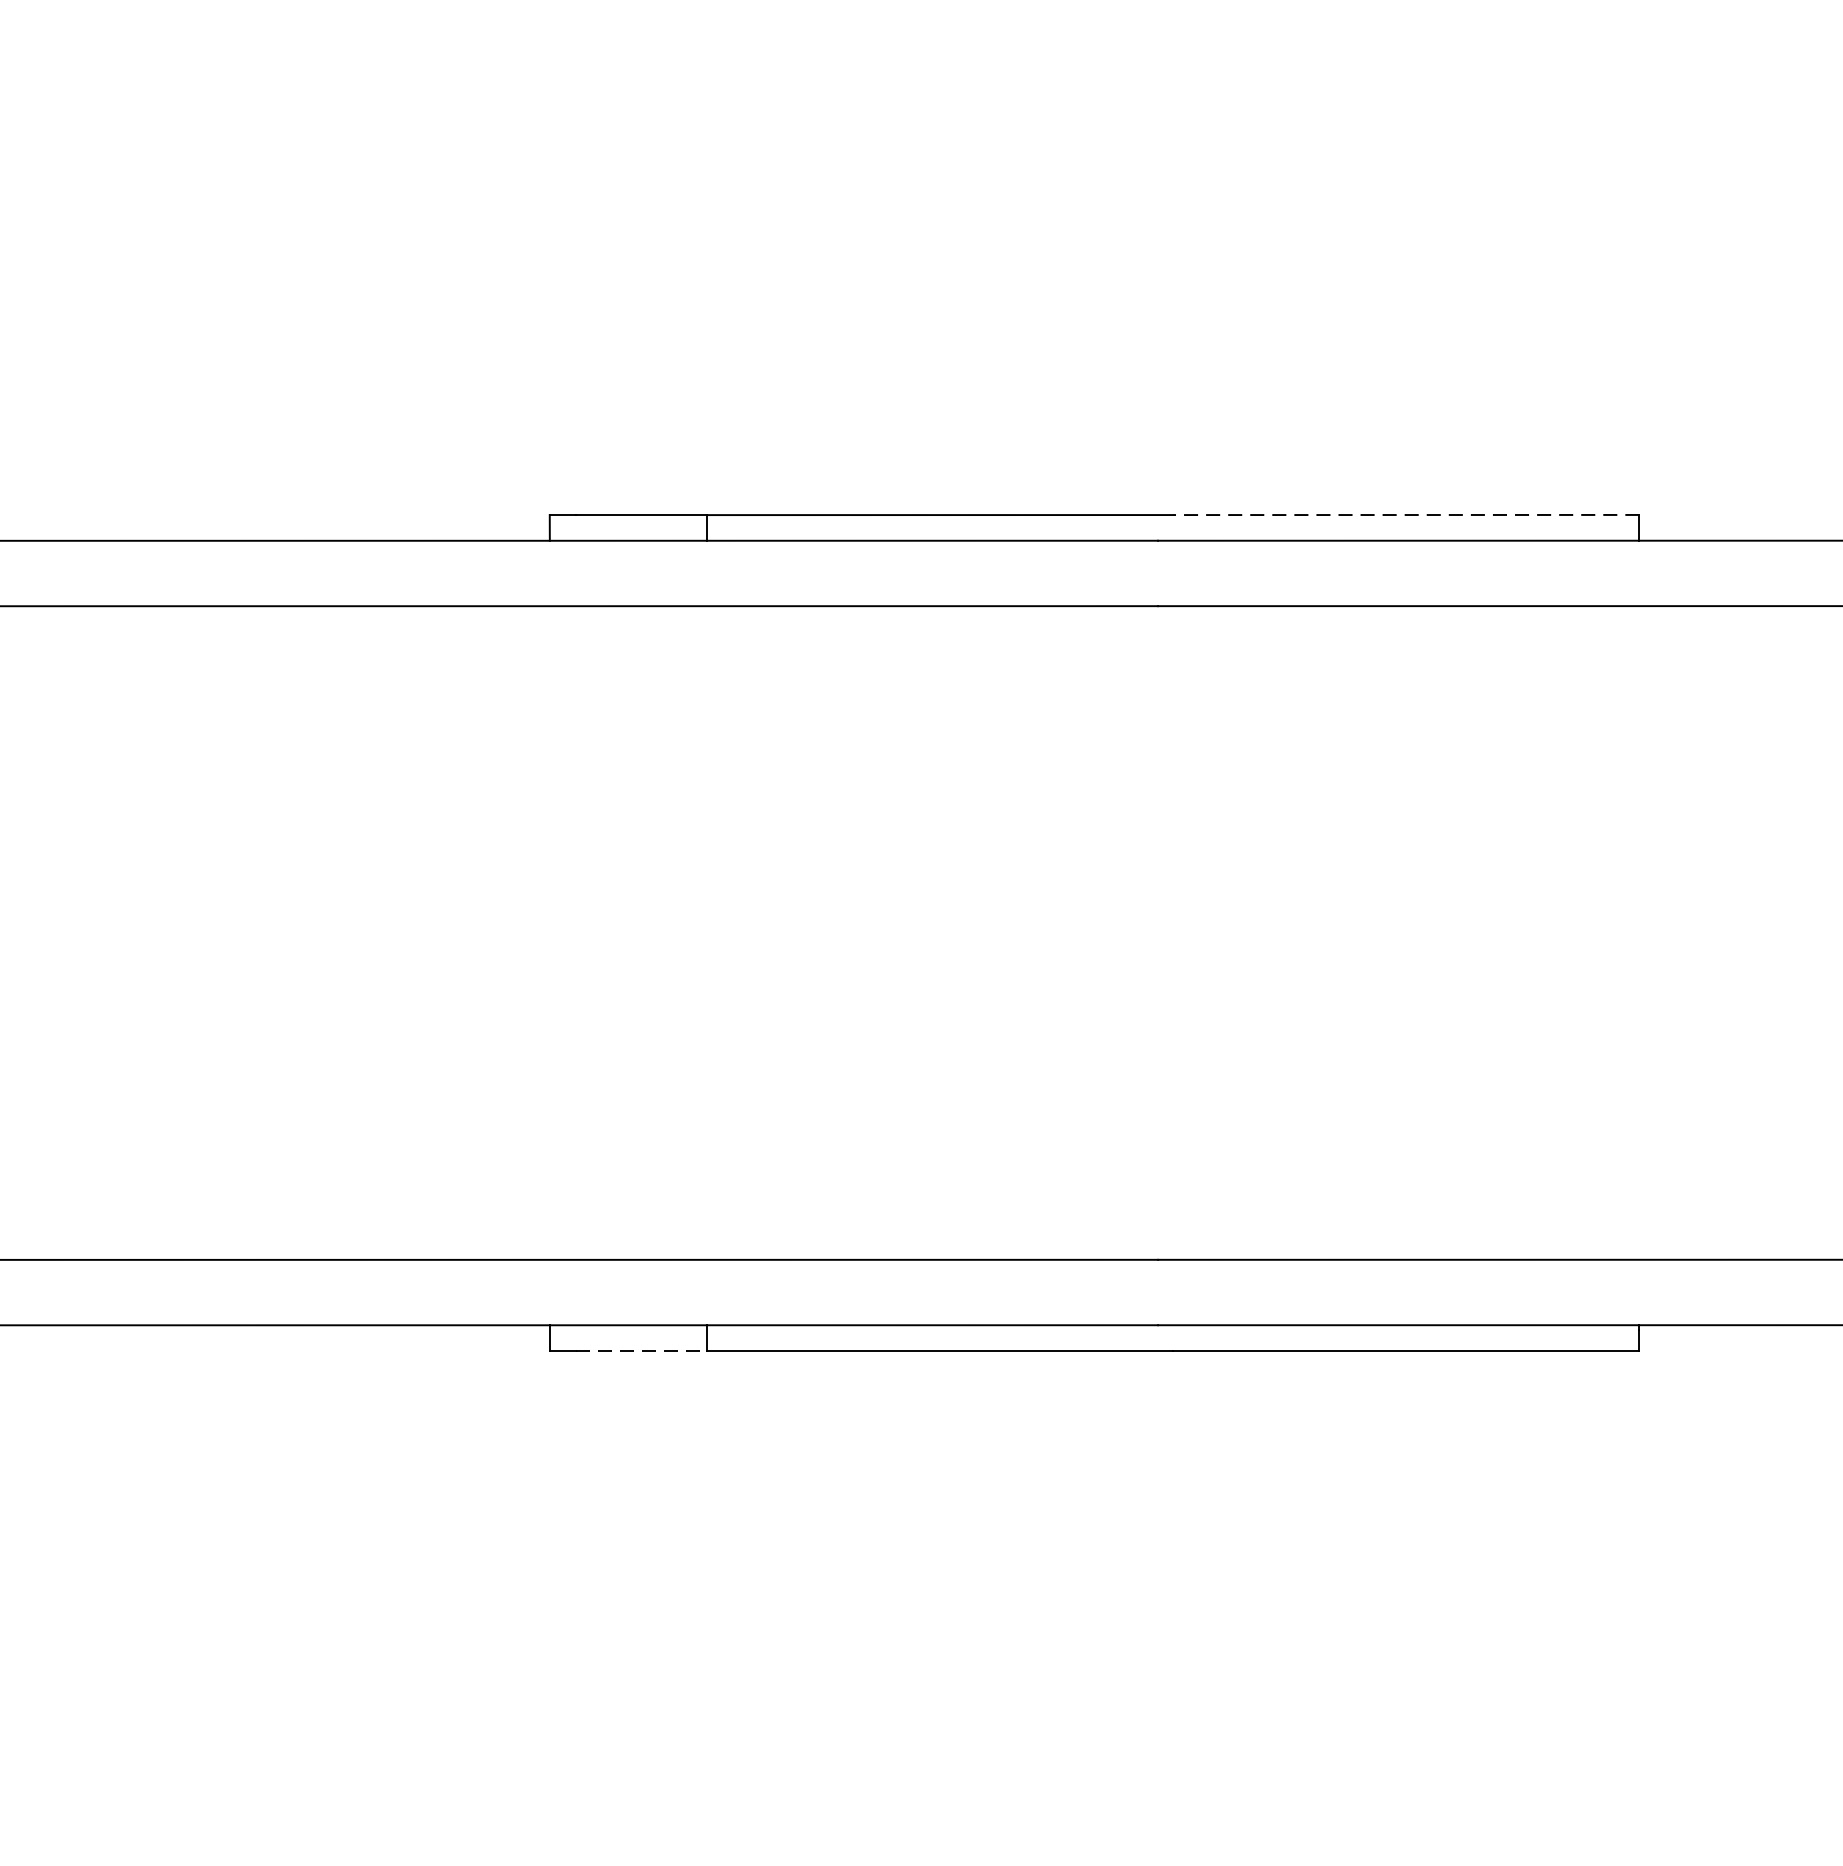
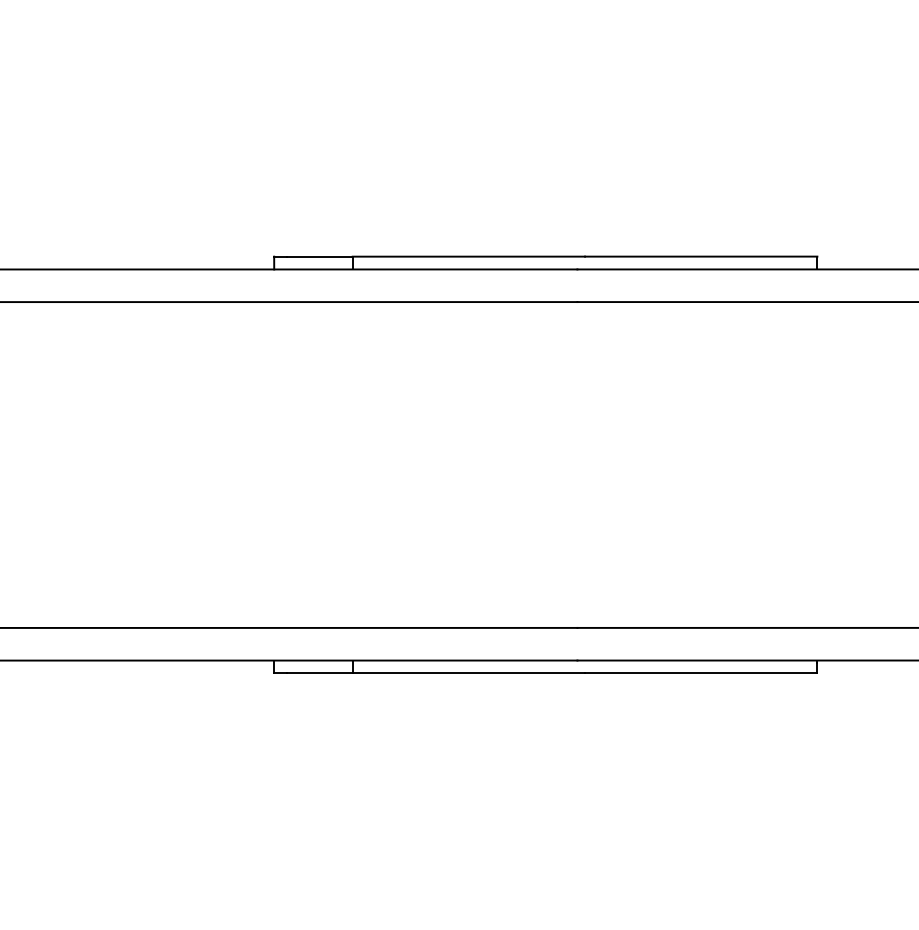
line: (1404, 514) -> (700, 256), dashed -> solid
line: (640, 1351) -> (319, 673), dashed -> solid

